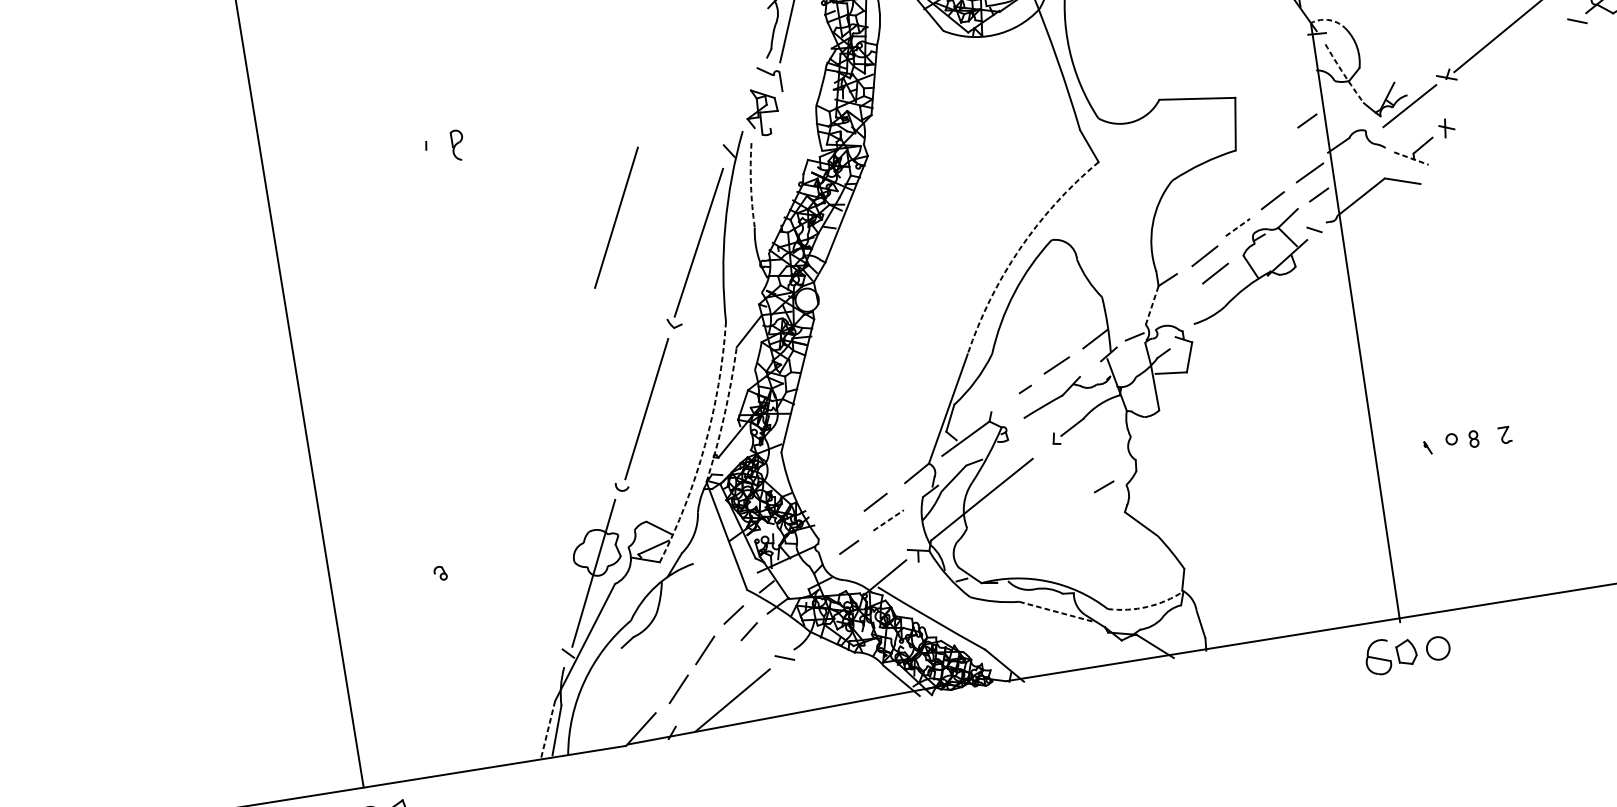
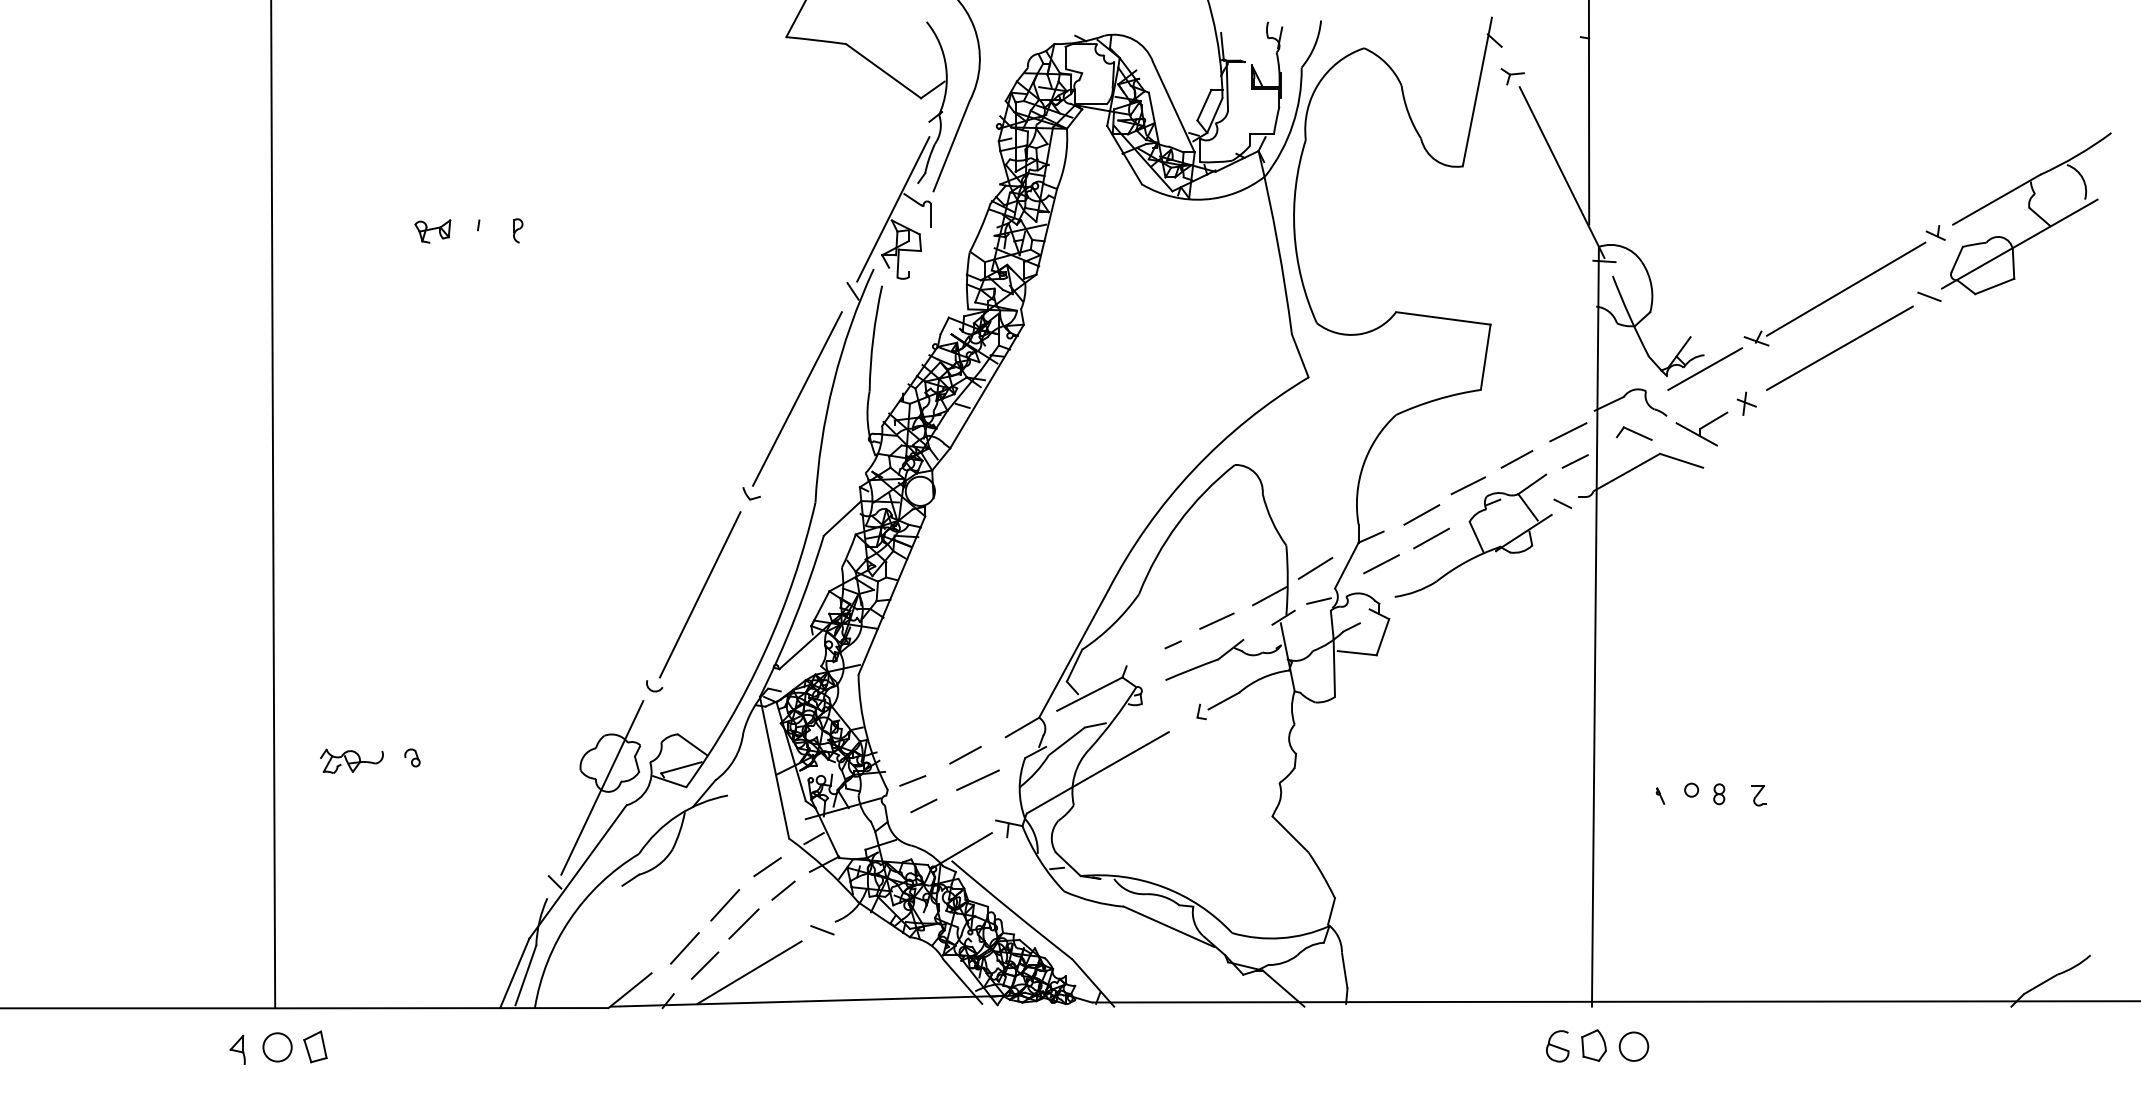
arc: (1330, 20) -> (1623, 247), dashed -> solid
line: (1512, 72) -> (1839, 347), added
arc: (1343, 74) -> (1629, 316), dashed -> solid
line: (750, 81) -> (893, 209), added
line: (1306, 121) -> (1574, 367), removed
part: (458, 144) -> (518, 230), size x0.62
part: (390, 156) -> (432, 231), added
line: (1411, 158) -> (1697, 434), dashed -> solid
part: (1361, 165) -> (1633, 433), added
arc: (751, 185) -> (873, 338), dashed -> solid
line: (615, 217) -> (699, 351), removed
line: (1238, 227) -> (1468, 485), dashed -> solid
arc: (1019, 248) -> (1193, 469), dashed -> solid
line: (1179, 300) -> (1381, 564), added
line: (1151, 305) -> (1346, 565), dashed -> solid
line: (1127, 311) -> (1315, 568), added
arc: (724, 415) -> (795, 617), dashed -> solid
arc: (705, 445) -> (765, 651), dashed -> solid
line: (1103, 486) -> (912, 780), moved
line: (889, 520) -> (978, 780), dashed -> solid
part: (392, 583) -> (351, 760), added
arc: (1147, 607) -> (1281, 938), dashed -> solid
line: (1057, 612) -> (1169, 927), dashed -> solid
part: (1378, 657) -> (1557, 1046), size x0.71
line: (721, 662) -> (743, 923), added
line: (696, 700) -> (704, 965), added
line: (547, 730) -> (514, 973), dashed -> solid

